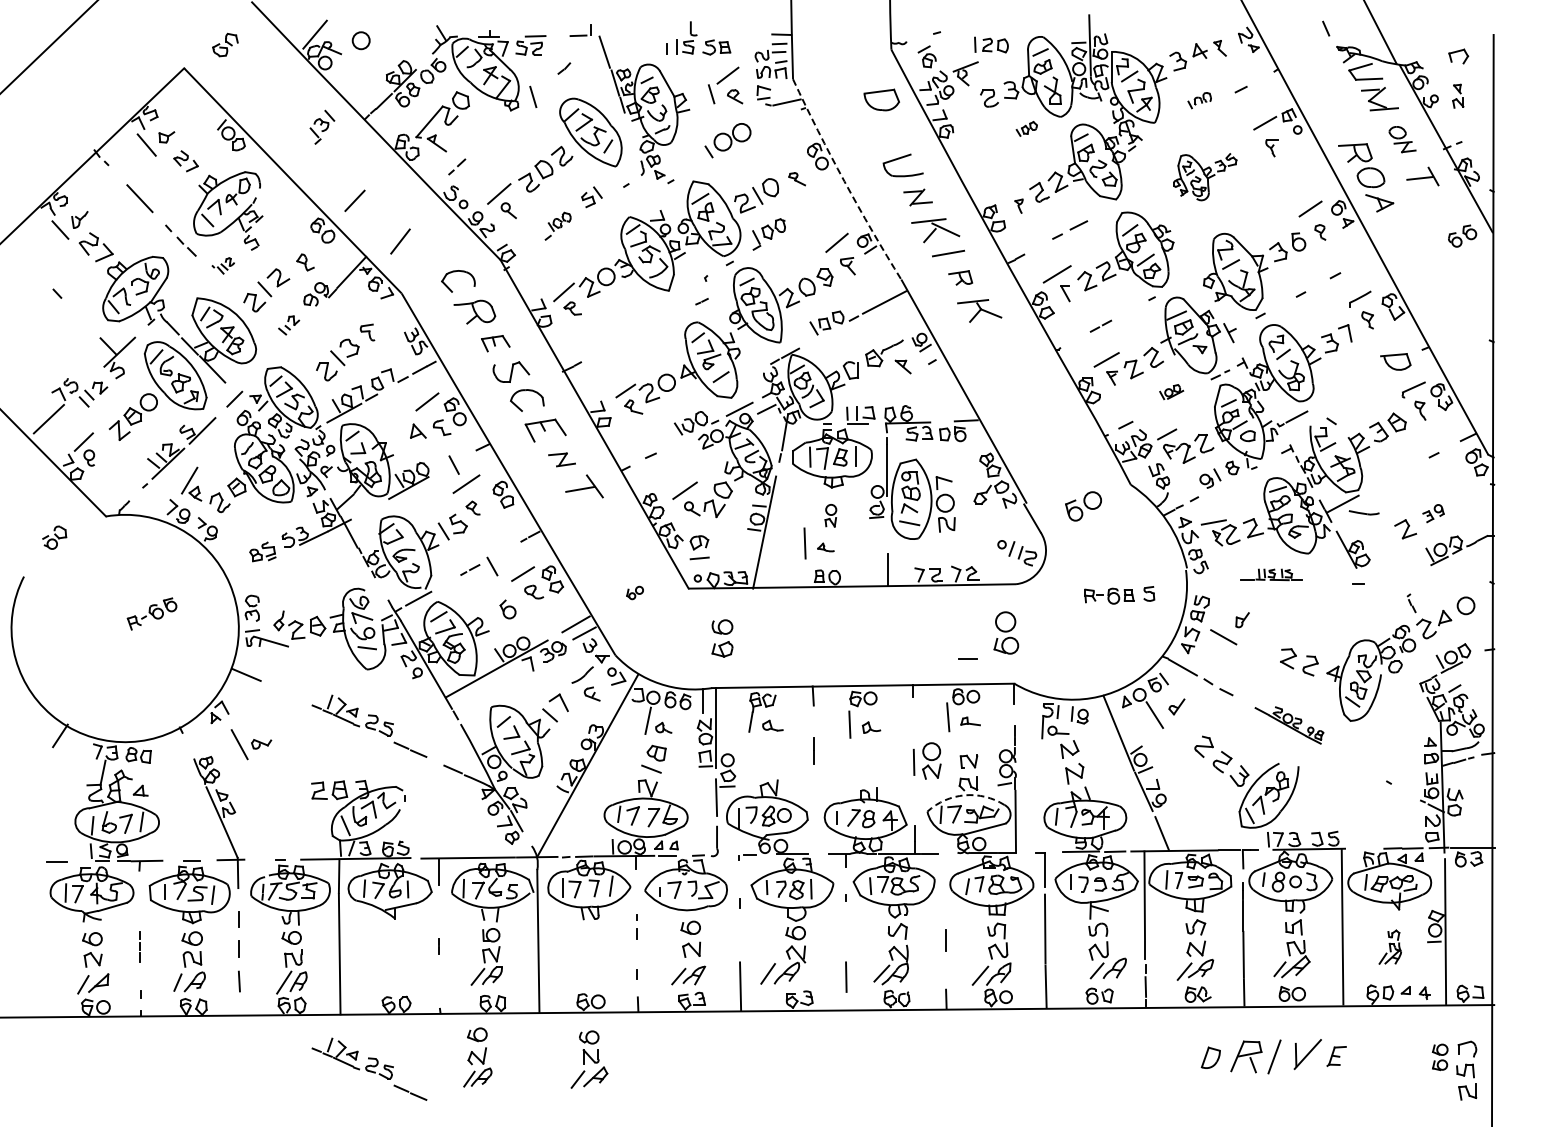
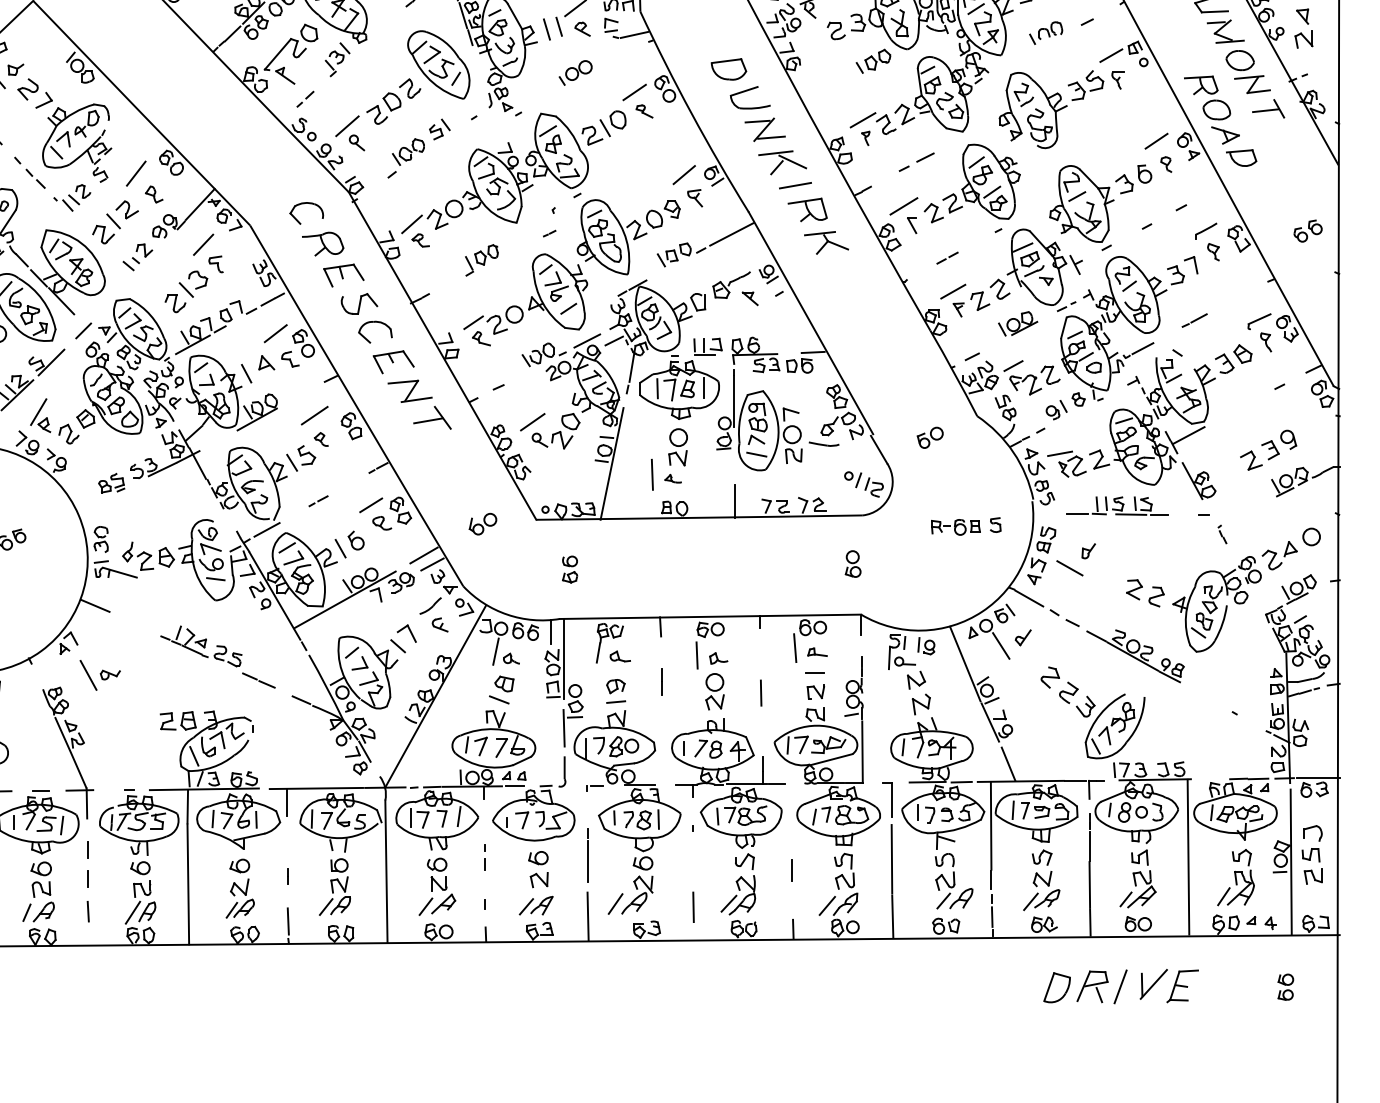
line: (533, 96) -> (547, 29), moved
part: (1457, 96) -> (1303, 29), size x1.67
part: (881, 99) -> (728, 68), moved
part: (1199, 100) -> (1045, 33), size x1.43
part: (322, 126) -> (337, 58), moved
part: (1026, 128) -> (873, 60), size x1.67
part: (1402, 139) -> (1248, 71), size x1.67
part: (728, 140) -> (576, 72), size x0.71
line: (787, 159) -> (634, 91), added
part: (185, 161) -> (34, 93), size x1.43
part: (1205, 176) -> (1051, 108), size x1.67
arc: (844, 181) -> (691, 113), dashed -> solid
line: (1015, 187) -> (862, 119), added
part: (917, 197) -> (764, 129), size x1.43
line: (354, 200) -> (203, 244), moved
part: (557, 226) -> (405, 158), size x1.43
part: (768, 234) -> (481, 260), moved
part: (1462, 235) -> (1308, 230), moved
line: (400, 241) -> (136, 173), moved
part: (223, 265) -> (72, 197), size x1.67
part: (960, 277) -> (807, 209), size x1.67
part: (288, 325) -> (137, 257), size x1.43
part: (495, 343) -> (343, 275), size x1.43
part: (1395, 361) -> (1241, 157), moved
line: (1348, 388) -> (1194, 320), added
part: (1171, 391) -> (1017, 323), size x1.67
part: (561, 459) -> (409, 391), size x1.67
line: (453, 464) -> (245, 373), moved
part: (1083, 506) -> (930, 437), size x0.71
part: (1363, 512) -> (823, 443), moved
part: (1433, 513) -> (1279, 444), size x1.67
part: (830, 515) -> (677, 446), size x1.67
part: (699, 547) -> (615, 691), moved
line: (492, 566) -> (340, 548), moved
part: (1271, 574) -> (1117, 505), size x1.67
part: (634, 592) -> (482, 523), size x1.67
part: (1411, 603) -> (1222, 534), moved
part: (1006, 632) -> (853, 563), size x0.62
part: (722, 638) -> (570, 569), size x0.71
line: (967, 658) -> (814, 673), moved
part: (1289, 725) -> (1135, 656), size x1.43
part: (931, 760) -> (714, 691), moved
arc: (964, 795) -> (811, 726), dashed -> solid
line: (740, 931) -> (588, 861), added
part: (1390, 946) -> (1236, 876), size x1.67
line: (439, 991) -> (287, 921), added
part: (1336, 1056) -> (1182, 986), size x1.67
part: (477, 1057) -> (239, 888), moved
part: (1210, 1057) -> (1056, 987), size x1.43
part: (589, 1059) -> (437, 886), moved
part: (369, 1068) -> (218, 998), removed
part: (1466, 1070) -> (1312, 854), moved

